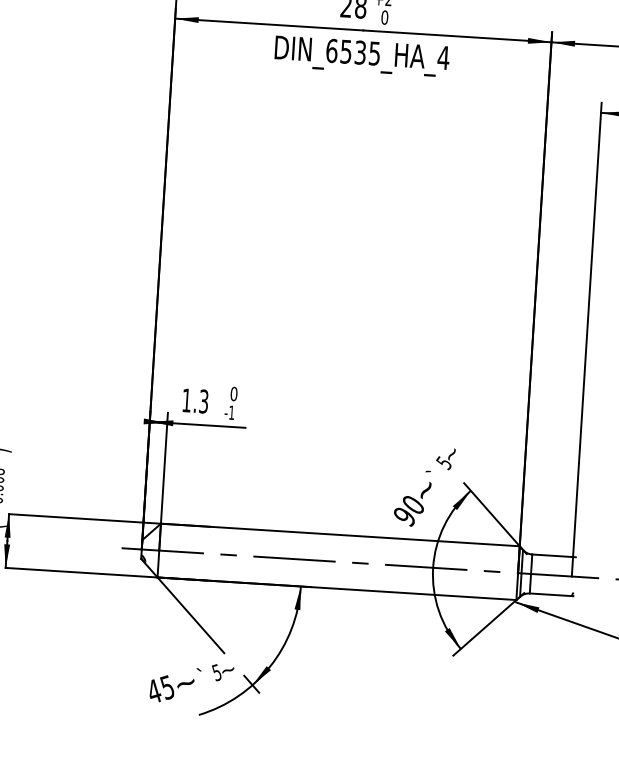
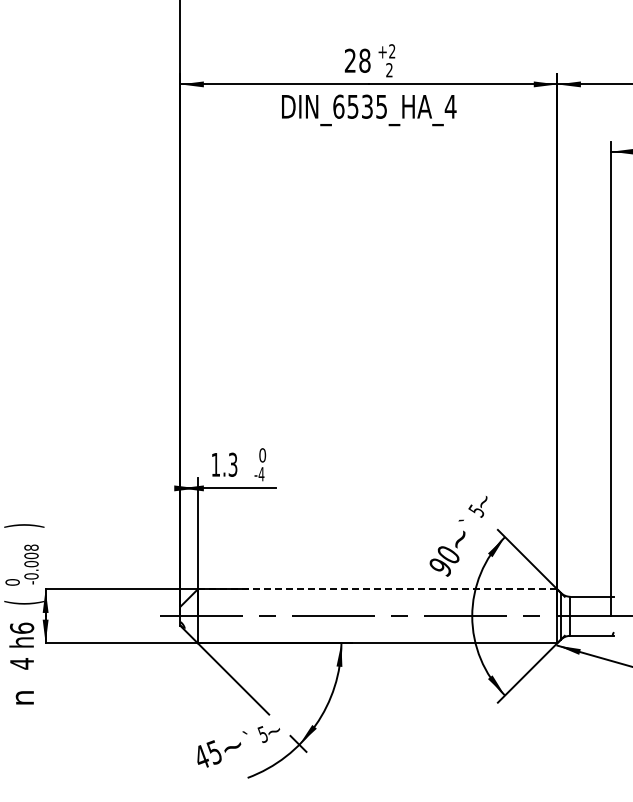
text: (384, 17) -> (389, 70), 0 -> 2
text: (231, 413) -> (261, 474), -1 -> -4
line: (340, 535) -> (377, 589), solid -> dashed

